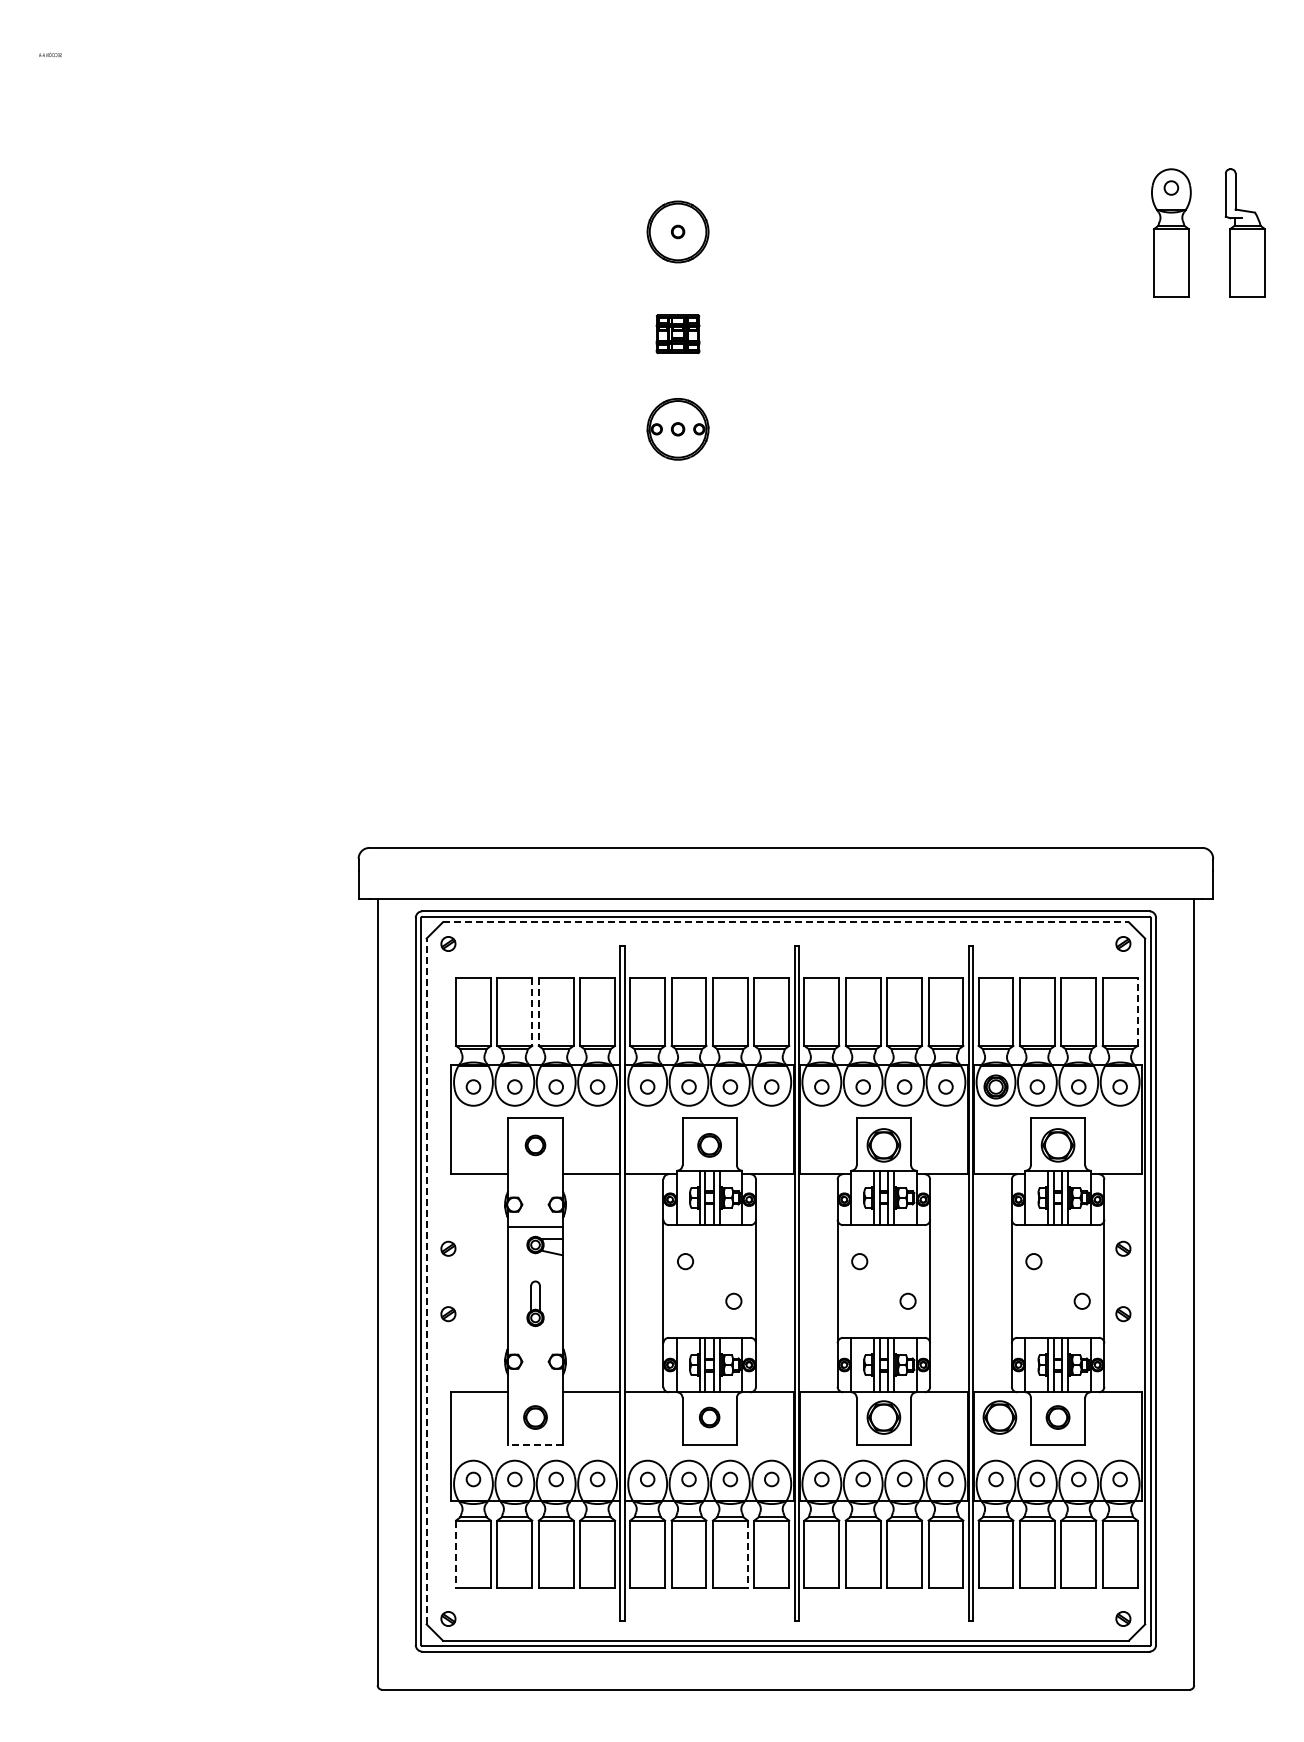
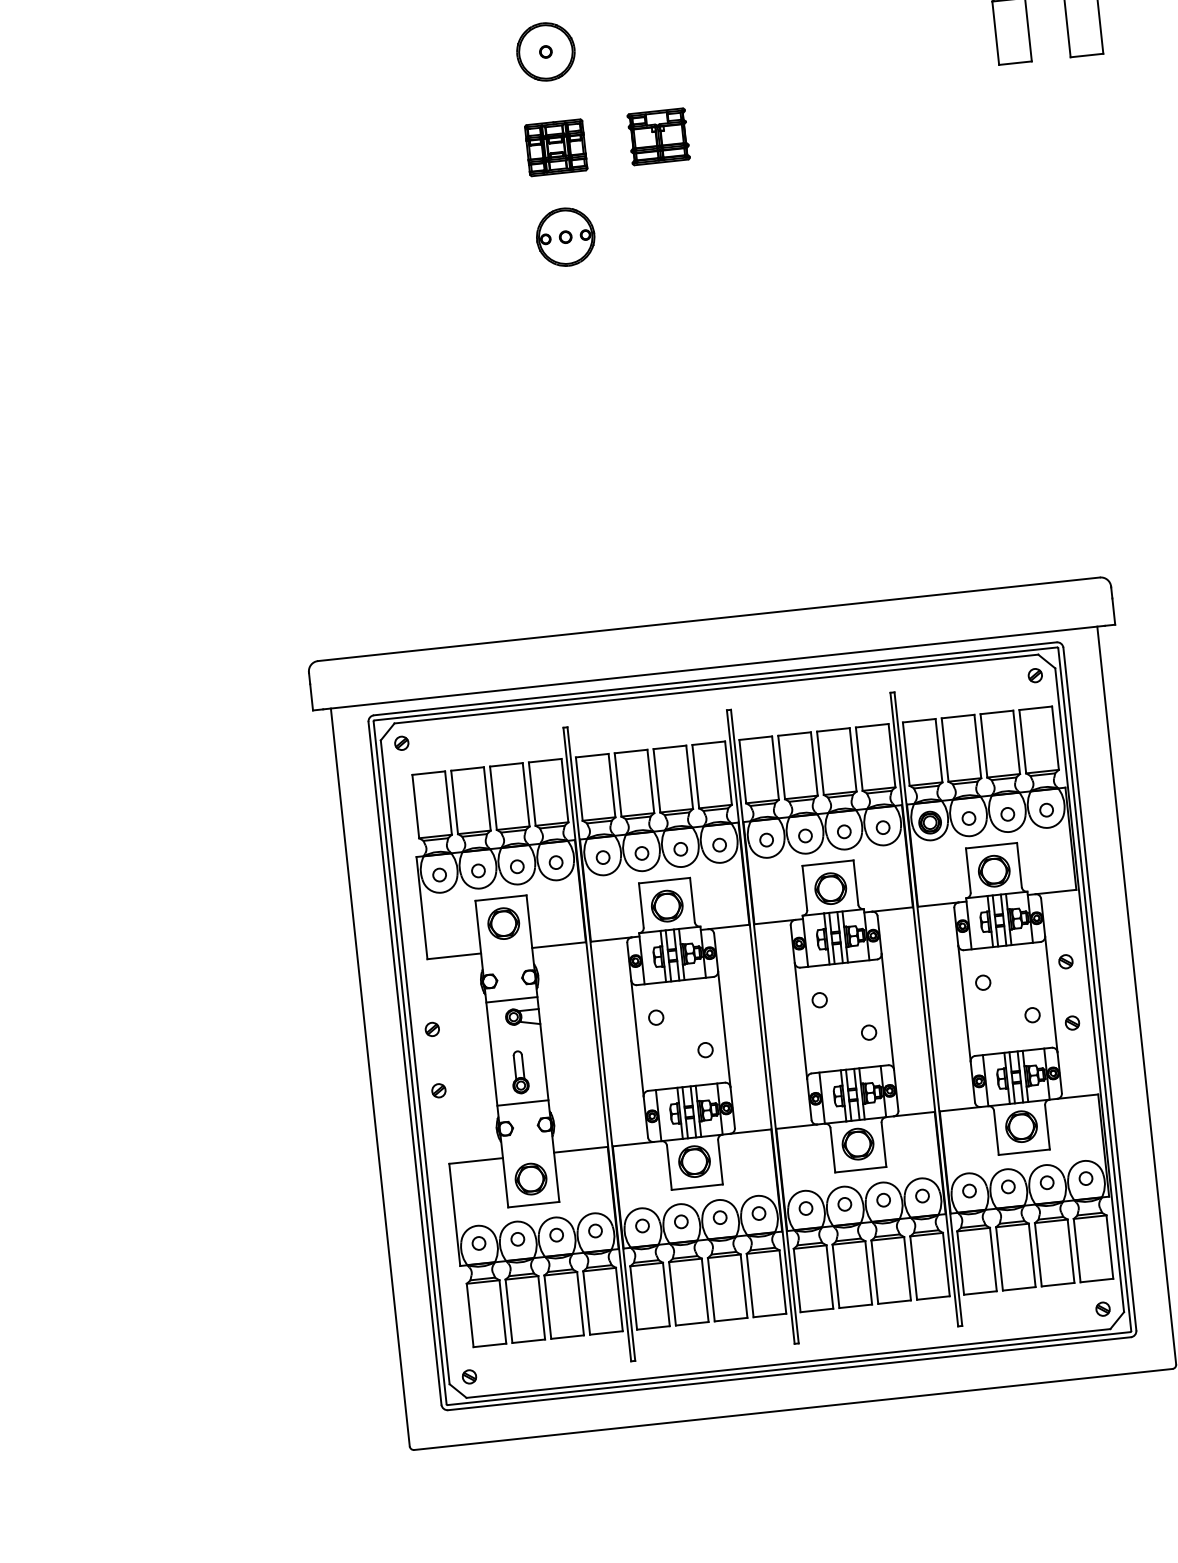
part: (677, 334) -> (555, 148), size x1.43
part: (787, 334) -> (658, 137), added
line: (785, 922) -> (716, 689), dashed -> solid
line: (532, 1012) -> (487, 799), dashed -> solid
line: (538, 1012) -> (493, 798), dashed -> solid
line: (1137, 1012) -> (1055, 738), dashed -> solid
part: (535, 1145) -> (503, 923), size x1.67
part: (709, 1145) -> (667, 906), size x1.43
line: (426, 1281) -> (415, 1062), dashed -> solid
line: (535, 1336) -> (522, 1103), added
part: (535, 1417) -> (531, 1179), size x1.43
part: (709, 1417) -> (694, 1161), size x1.67
part: (999, 1417) -> (966, 1132), removed
part: (1057, 1417) -> (1021, 1126), size x1.43
line: (535, 1444) -> (533, 1204), dashed -> solid
line: (456, 1554) -> (470, 1315), dashed -> solid
line: (747, 1554) -> (743, 1286), dashed -> solid

